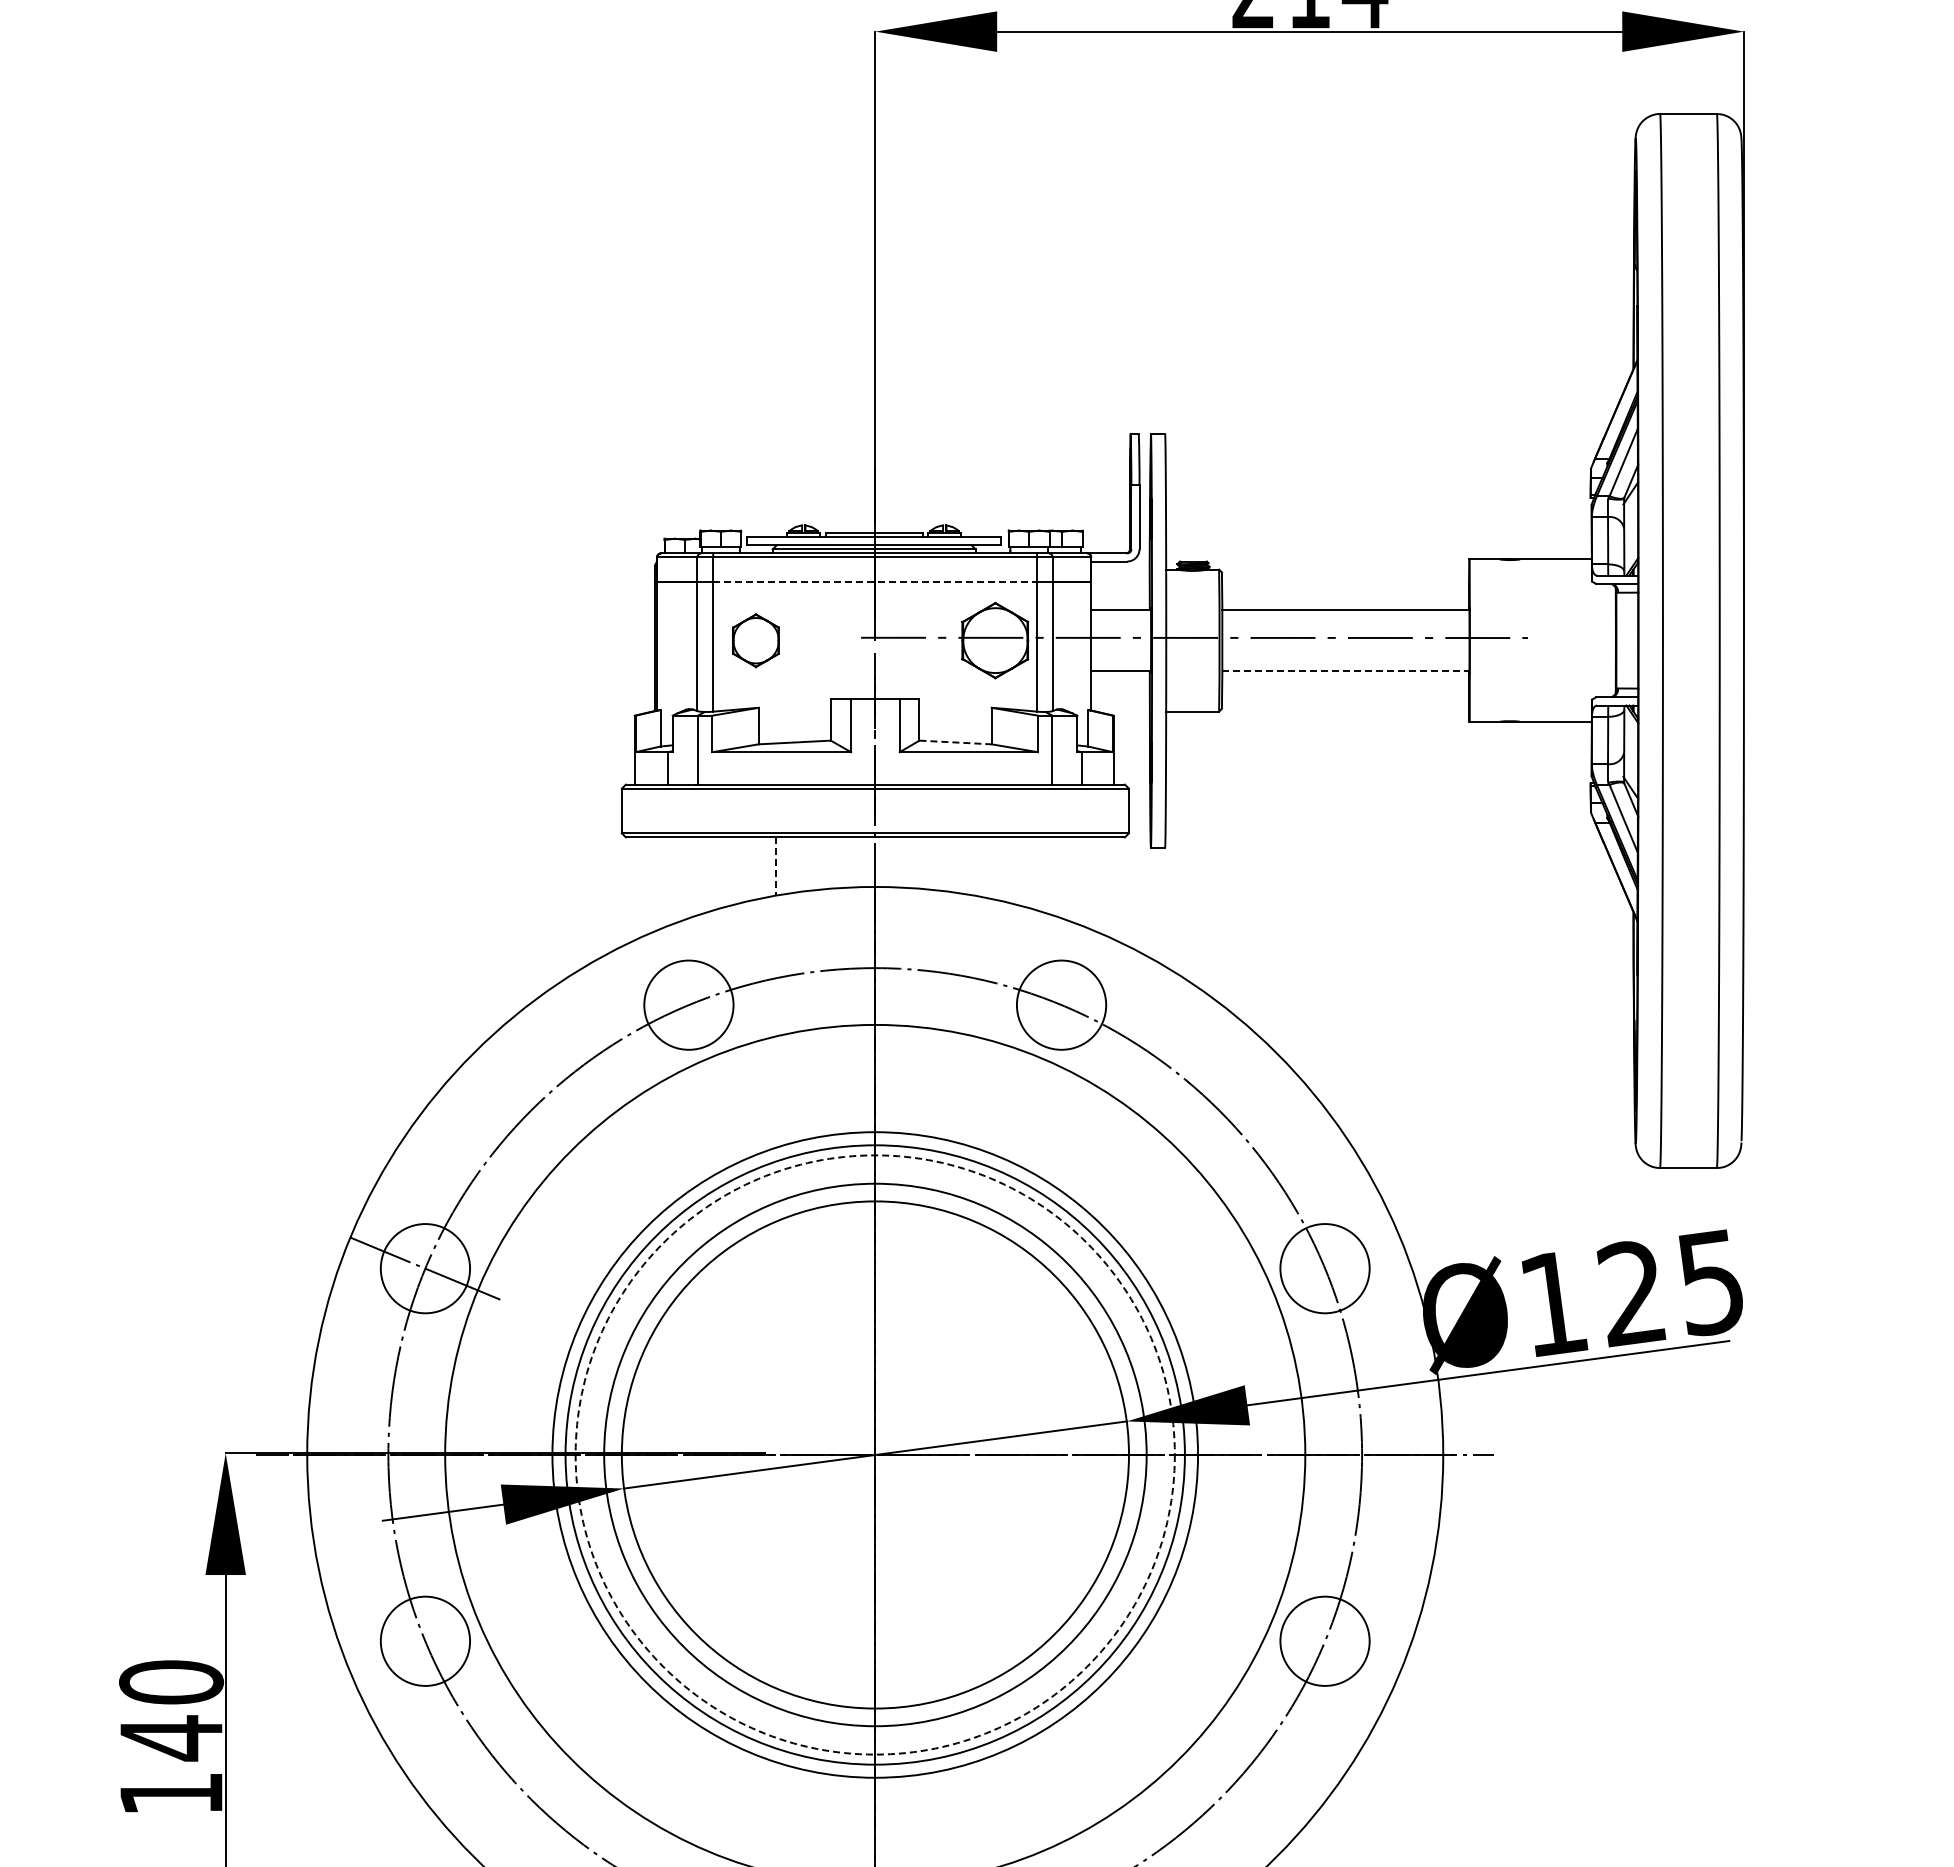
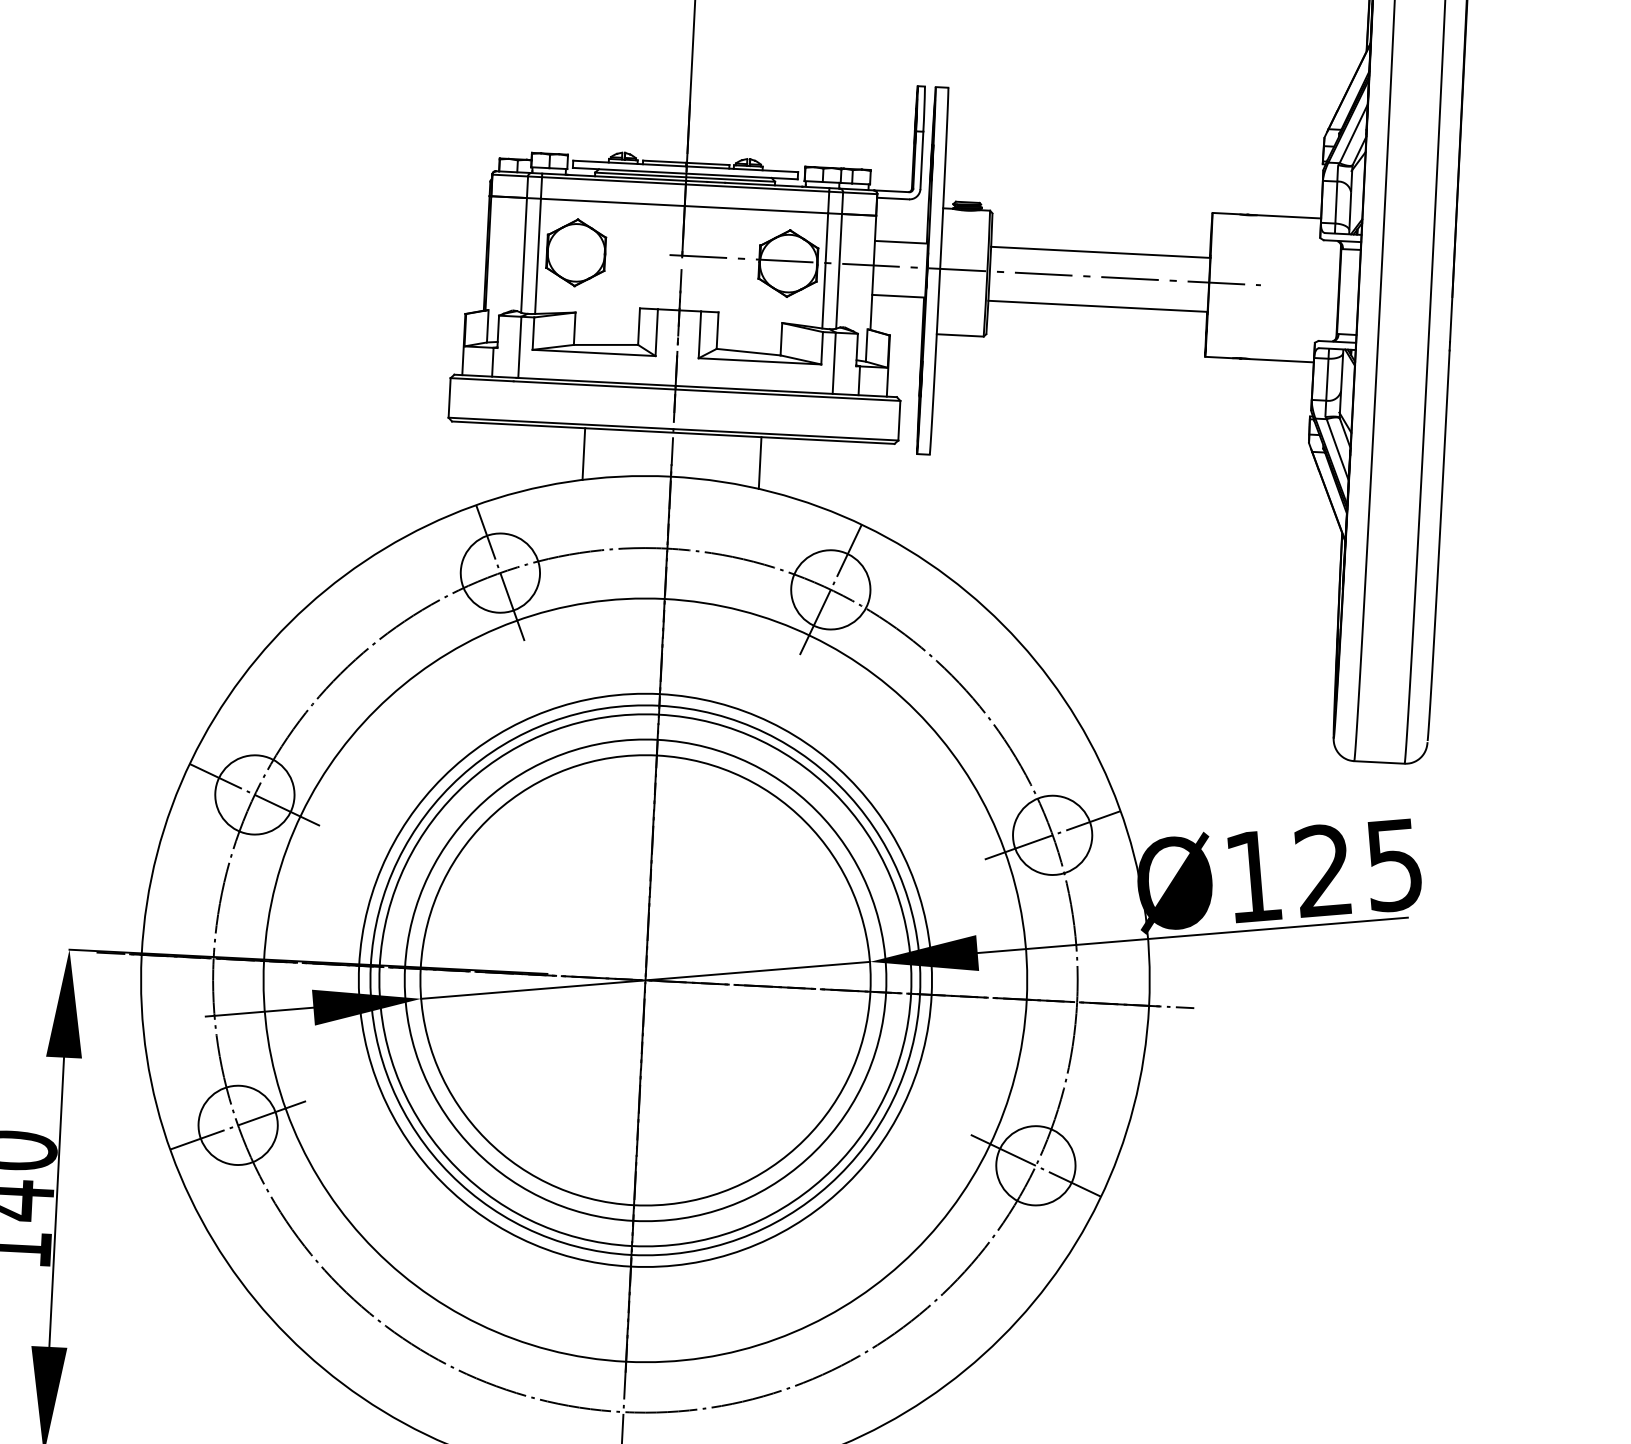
line: (875, 581) -> (684, 205), dashed -> solid
part: (755, 640) -> (575, 252), size x1.43
line: (1346, 671) -> (1098, 306), dashed -> solid
line: (956, 742) -> (749, 352), dashed -> solid
line: (974, 866) -> (759, 462), added
line: (776, 867) -> (584, 454), dashed -> solid
line: (688, 1005) -> (500, 573), added
line: (1061, 1005) -> (830, 590), added
line: (1325, 1268) -> (1053, 835), added
circle: (874, 1454) -> (644, 979), dashed -> solid
line: (425, 1641) -> (238, 1125), added
line: (1325, 1641) -> (1036, 1165), added

